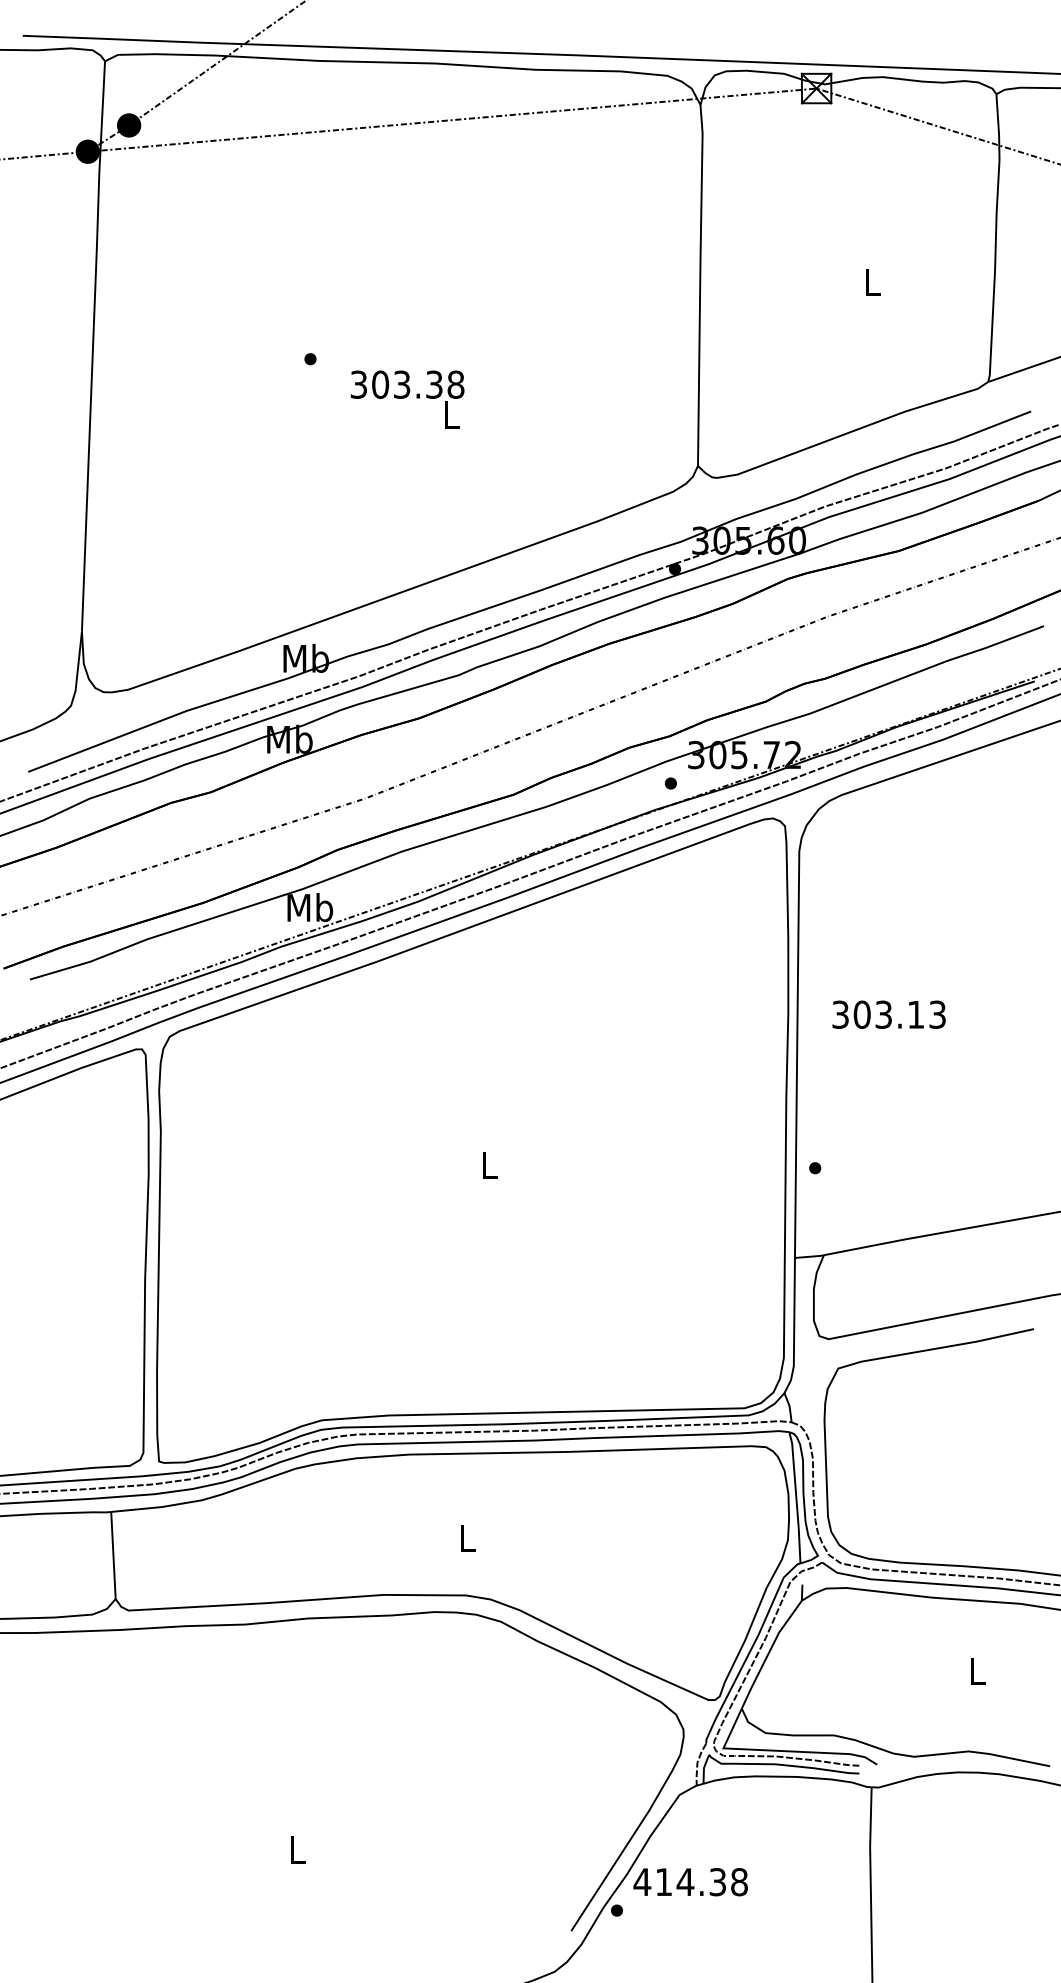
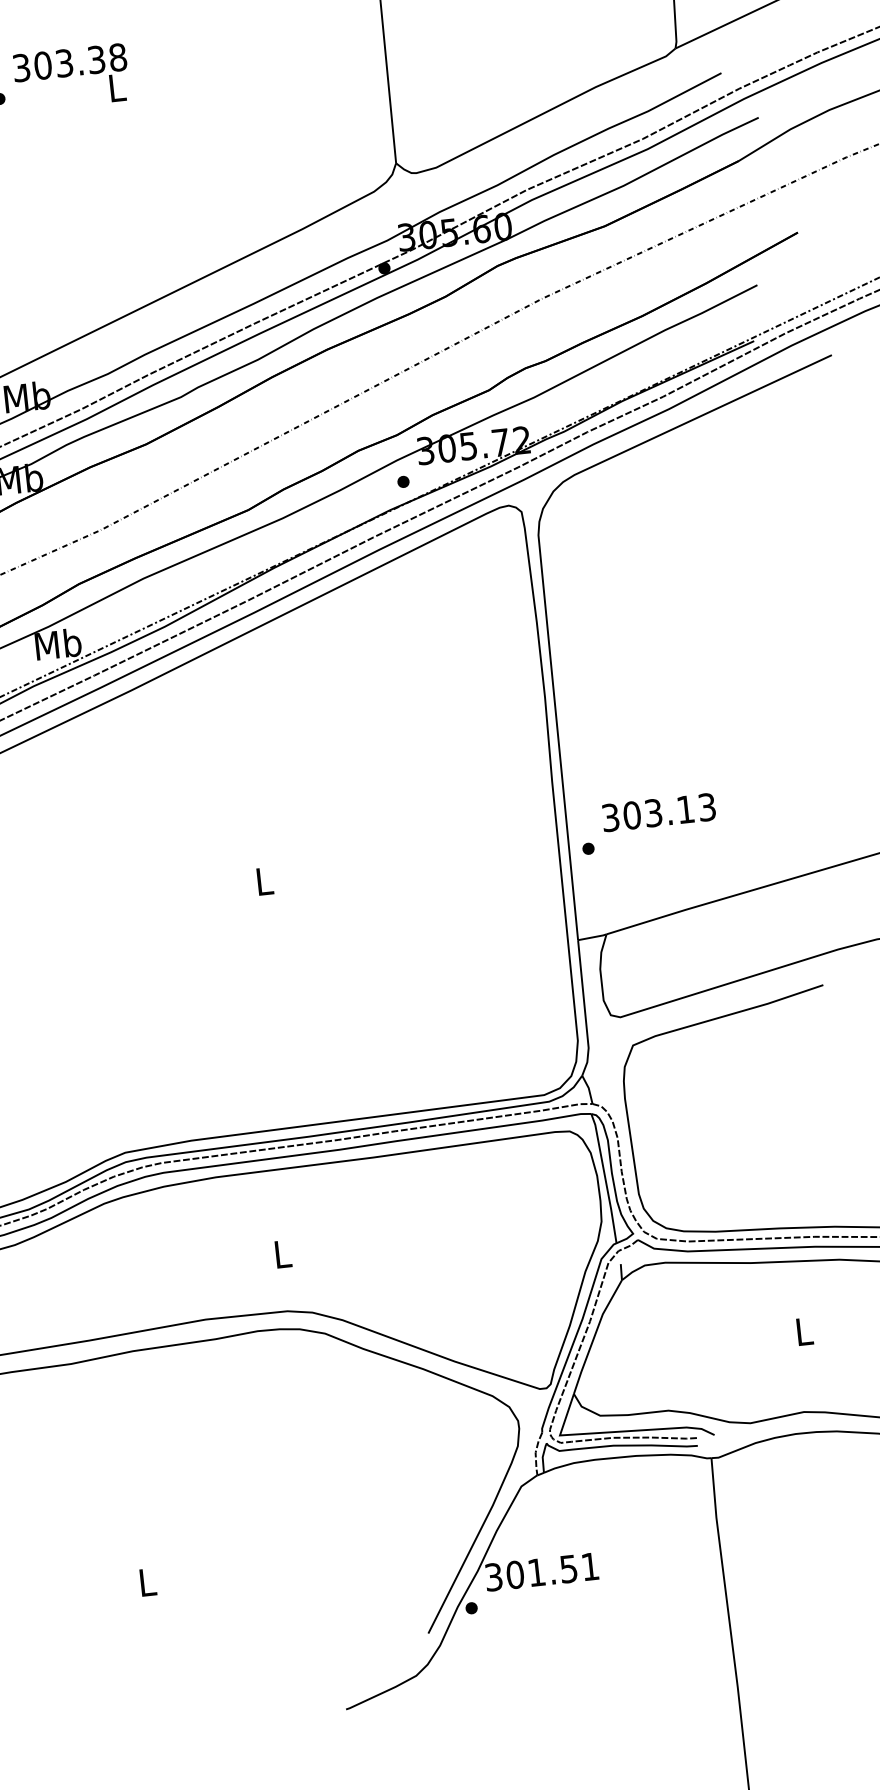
text: (407, 399) -> (71, 77), moved
text: (888, 1014) -> (658, 812), moved
text: (690, 1882) -> (541, 1572), 414.38 -> 301.51

